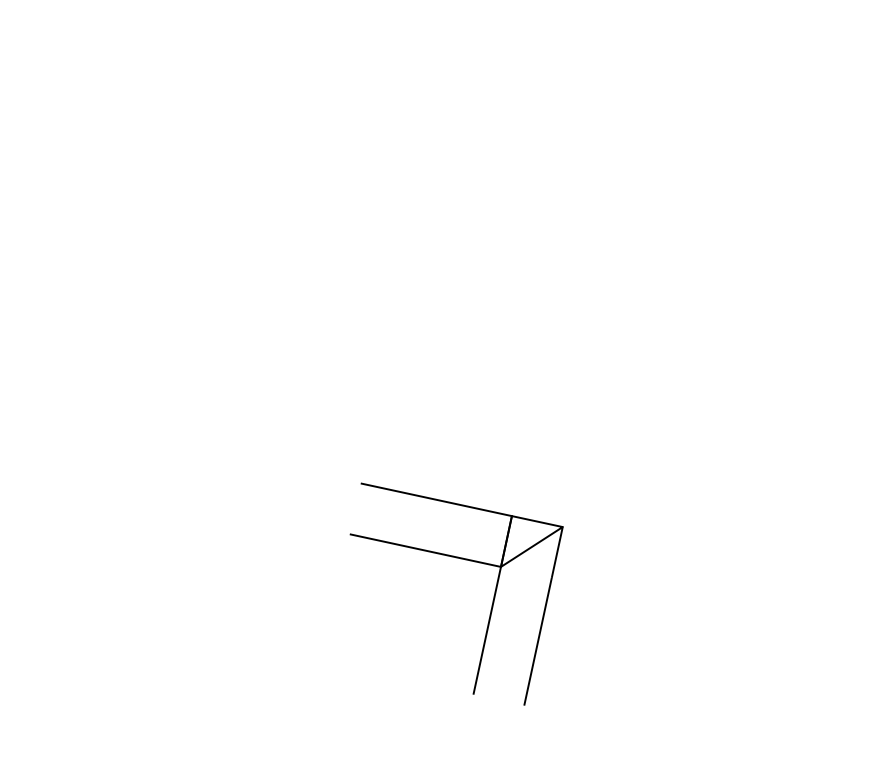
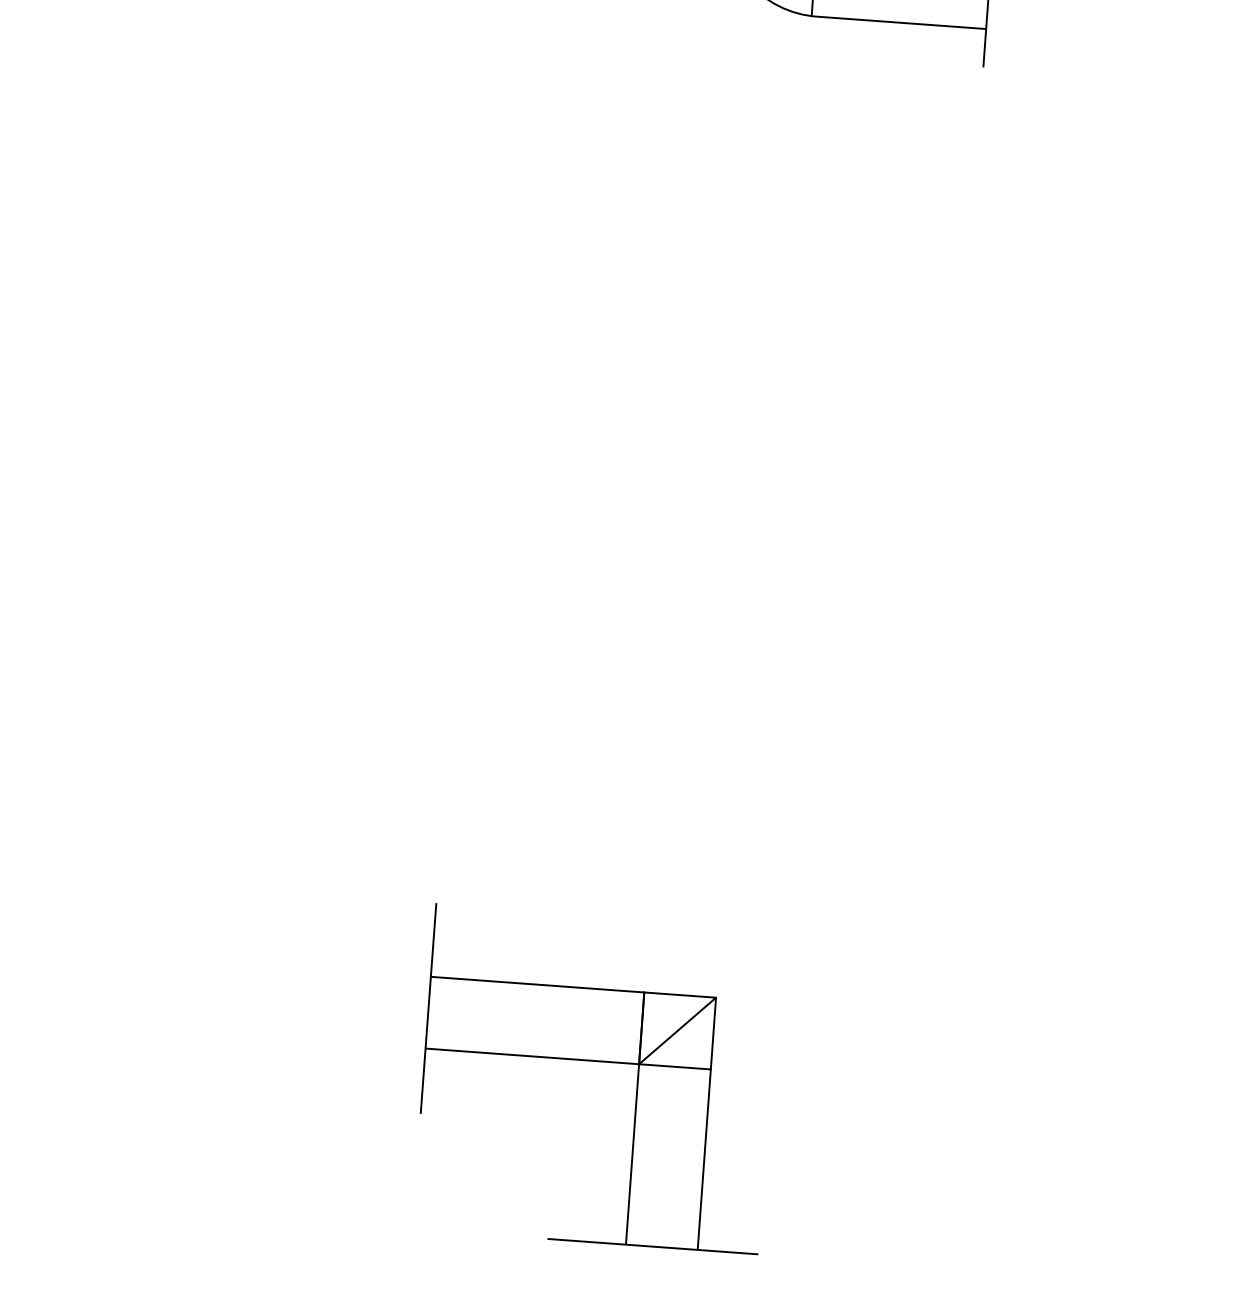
line: (355, 505) -> (428, 1008), added
line: (526, 572) -> (674, 1066), added
line: (492, 698) -> (652, 1246), added

